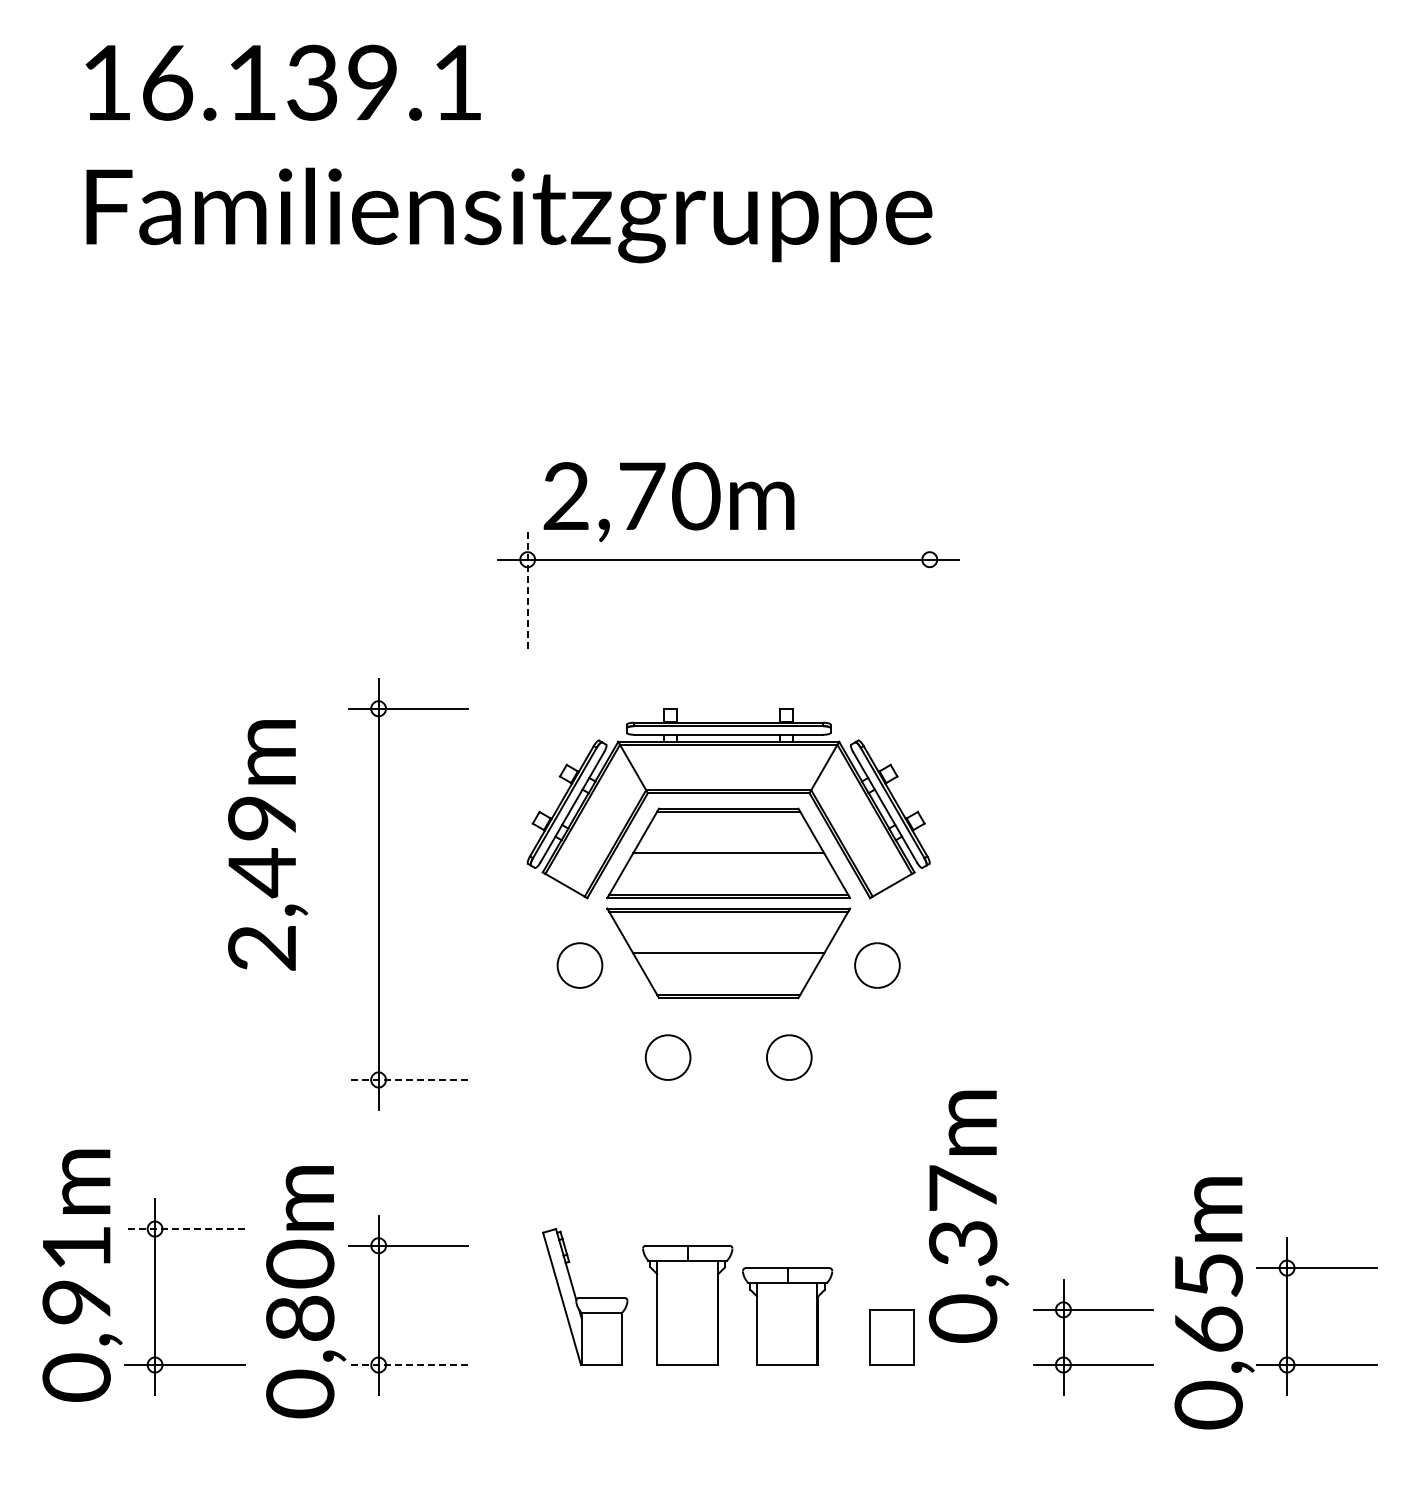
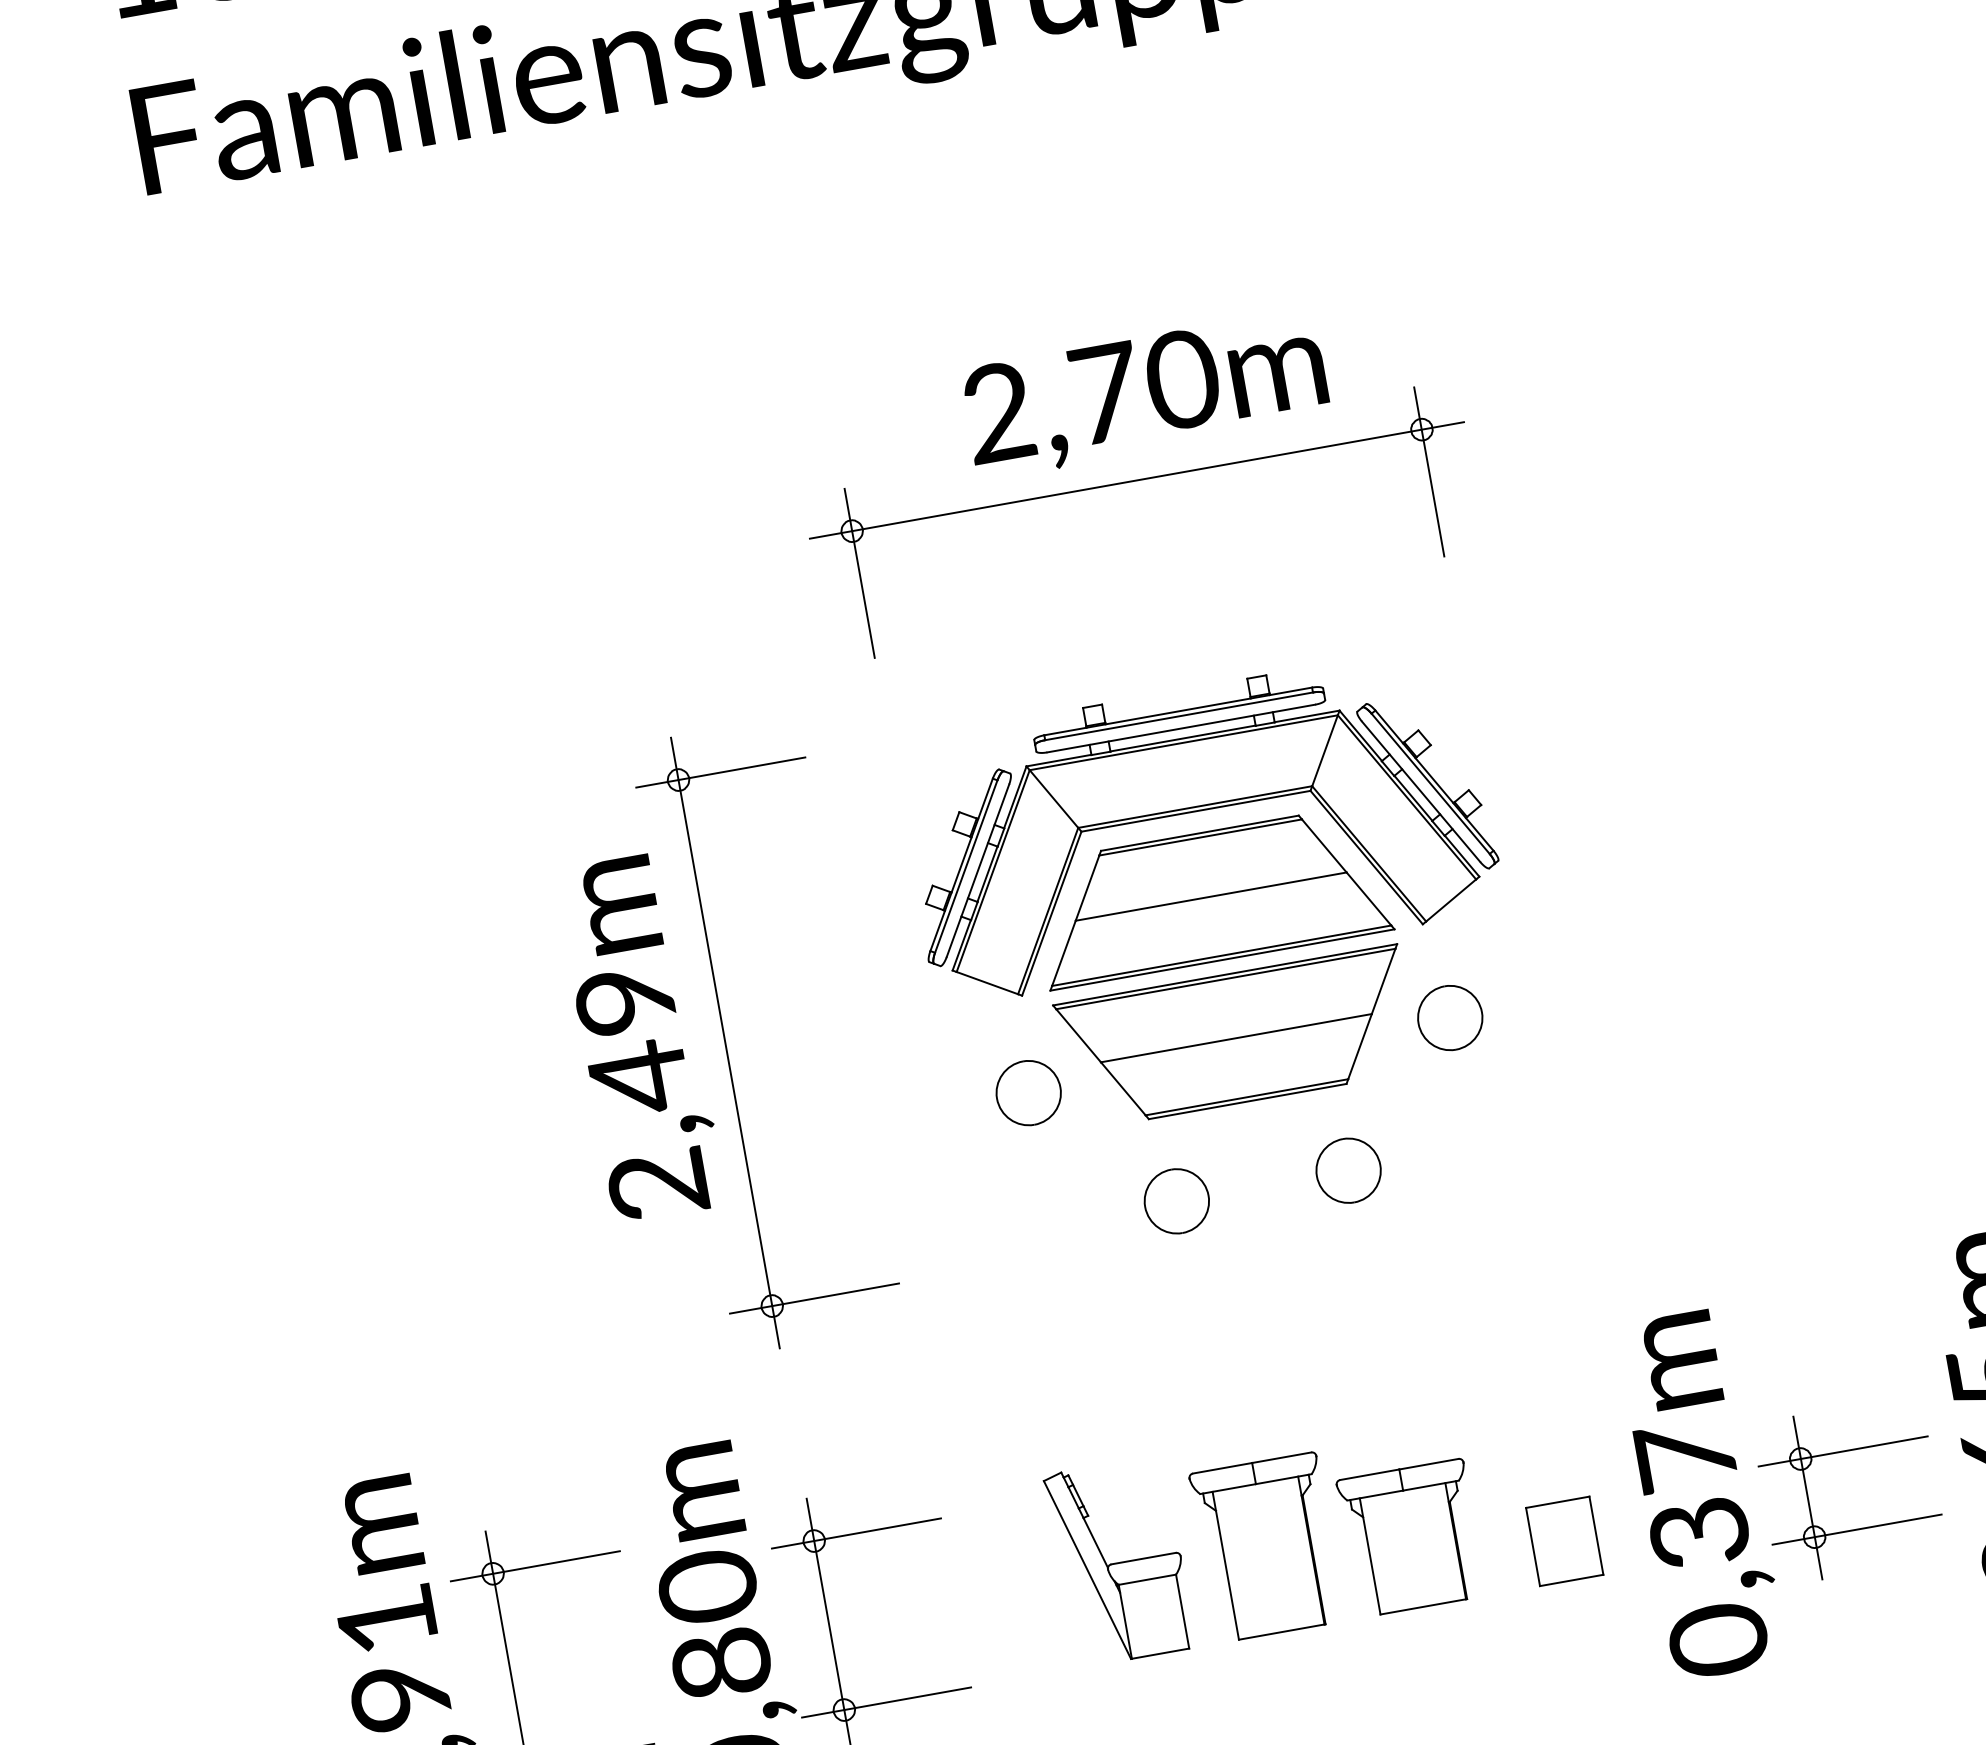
text: (668, 502) -> (1144, 395), moved
line: (527, 589) -> (859, 573), dashed -> solid
line: (929, 589) -> (1429, 471), added
text: (268, 845) -> (640, 1037), moved
line: (408, 1079) -> (814, 1297), dashed -> solid
text: (968, 1216) -> (1700, 1493), moved
line: (184, 1229) -> (534, 1566), dashed -> solid
line: (408, 1365) -> (886, 1703), dashed -> solid

